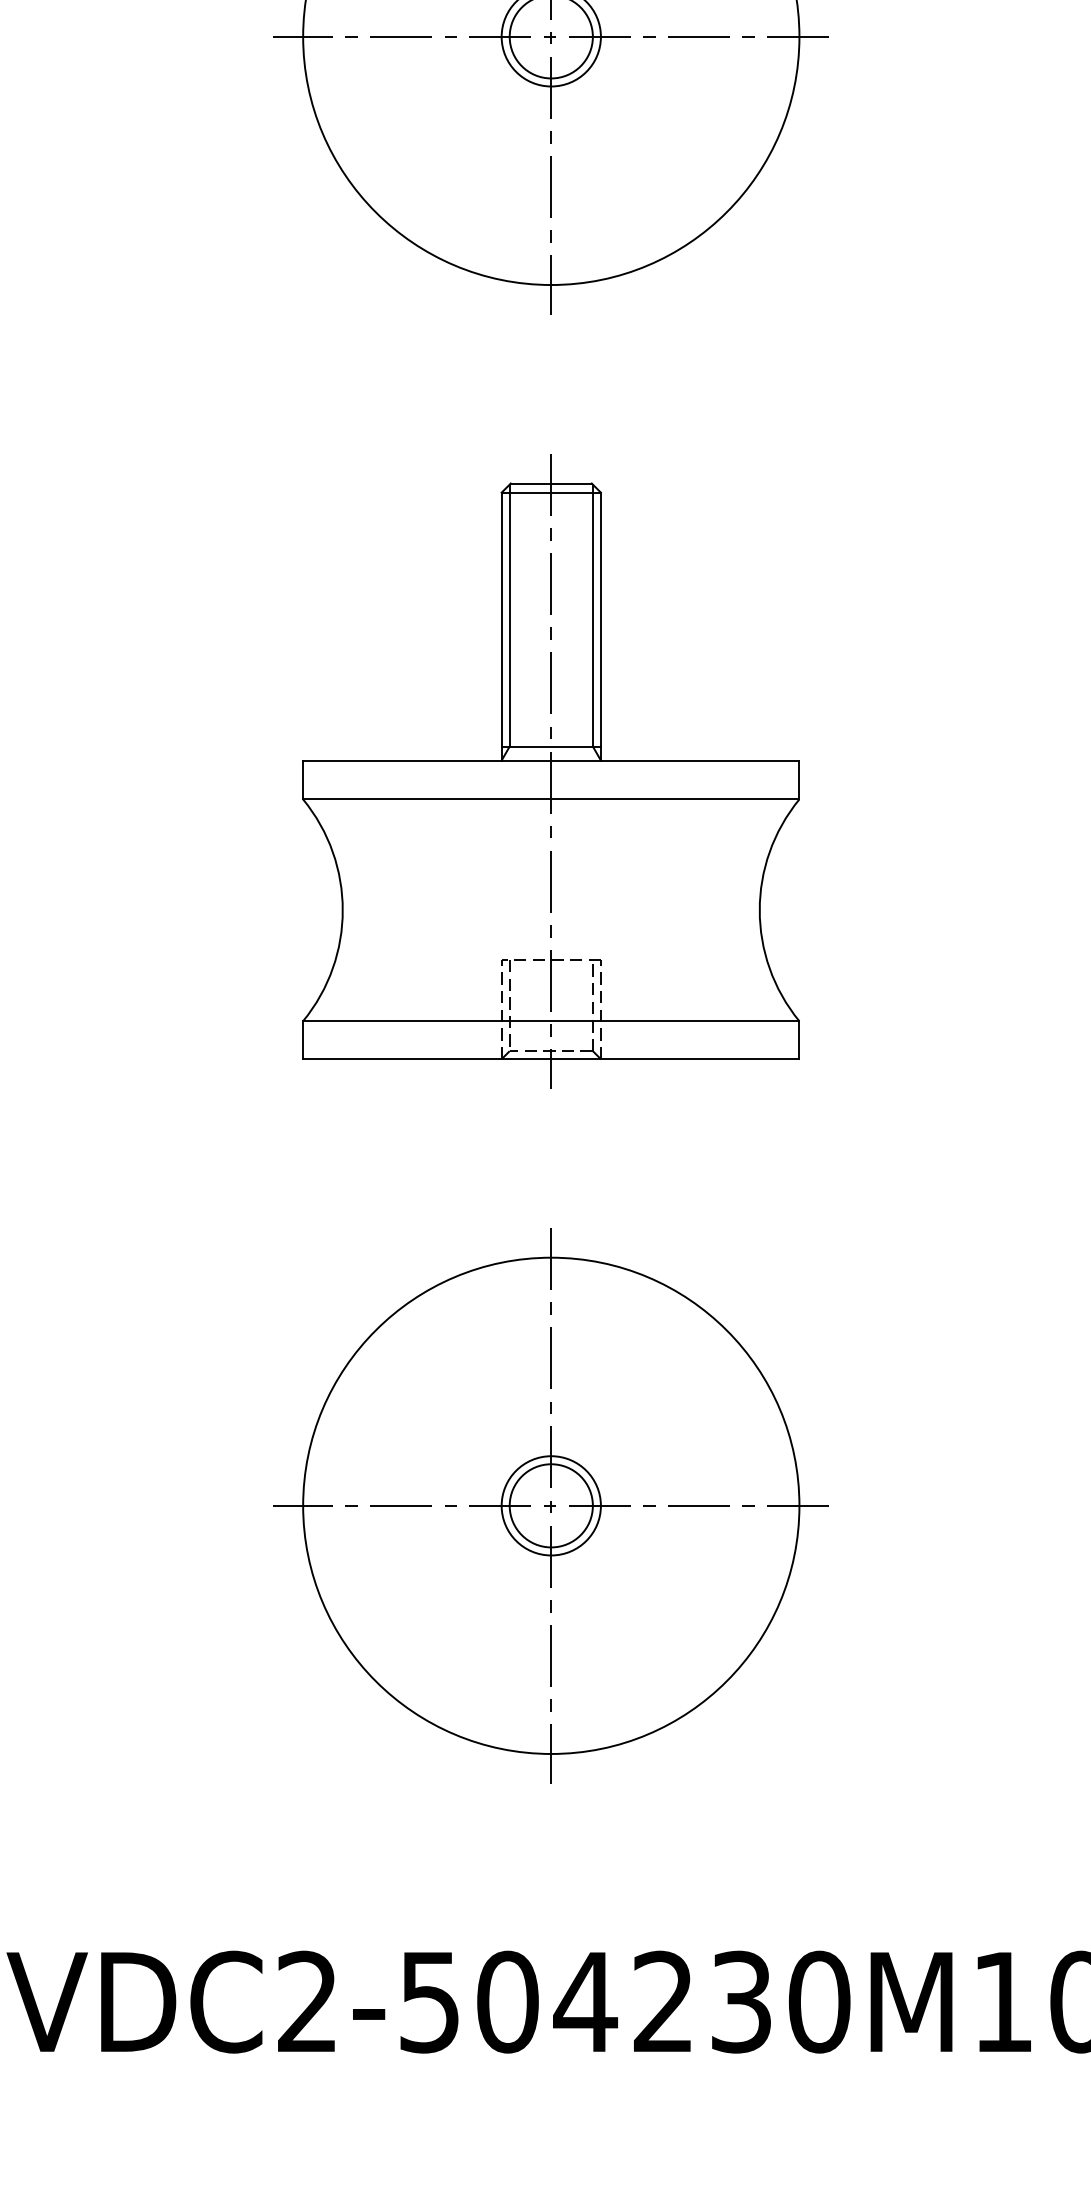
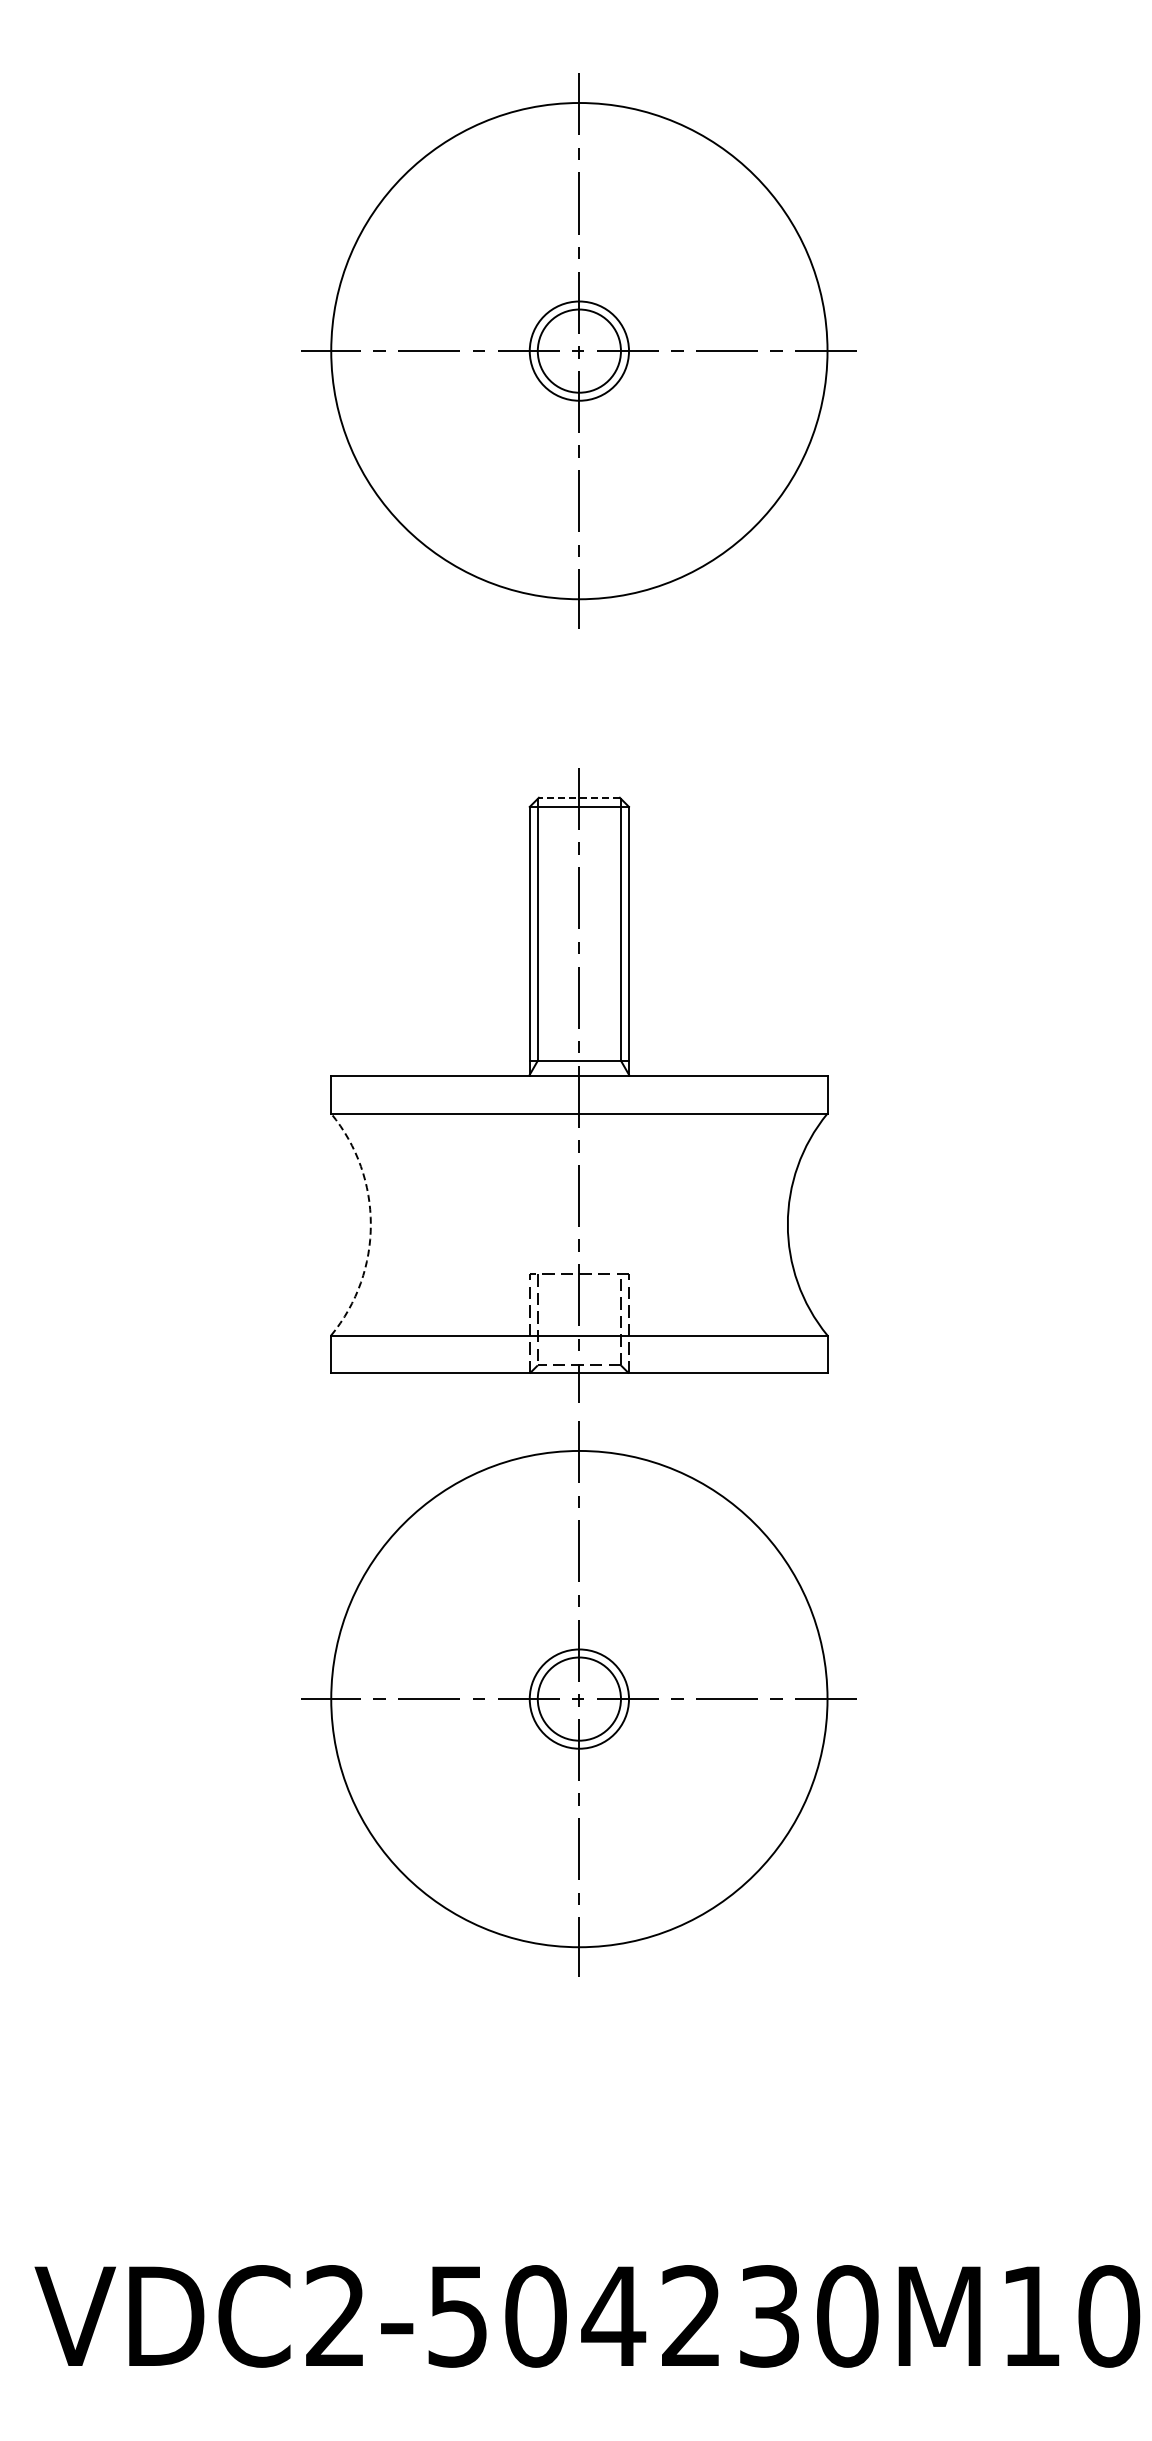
line: (550, 483) -> (578, 797), solid -> dashed
arc: (342, 910) -> (370, 1224), solid -> dashed
part: (550, 1505) -> (578, 1698), moved

